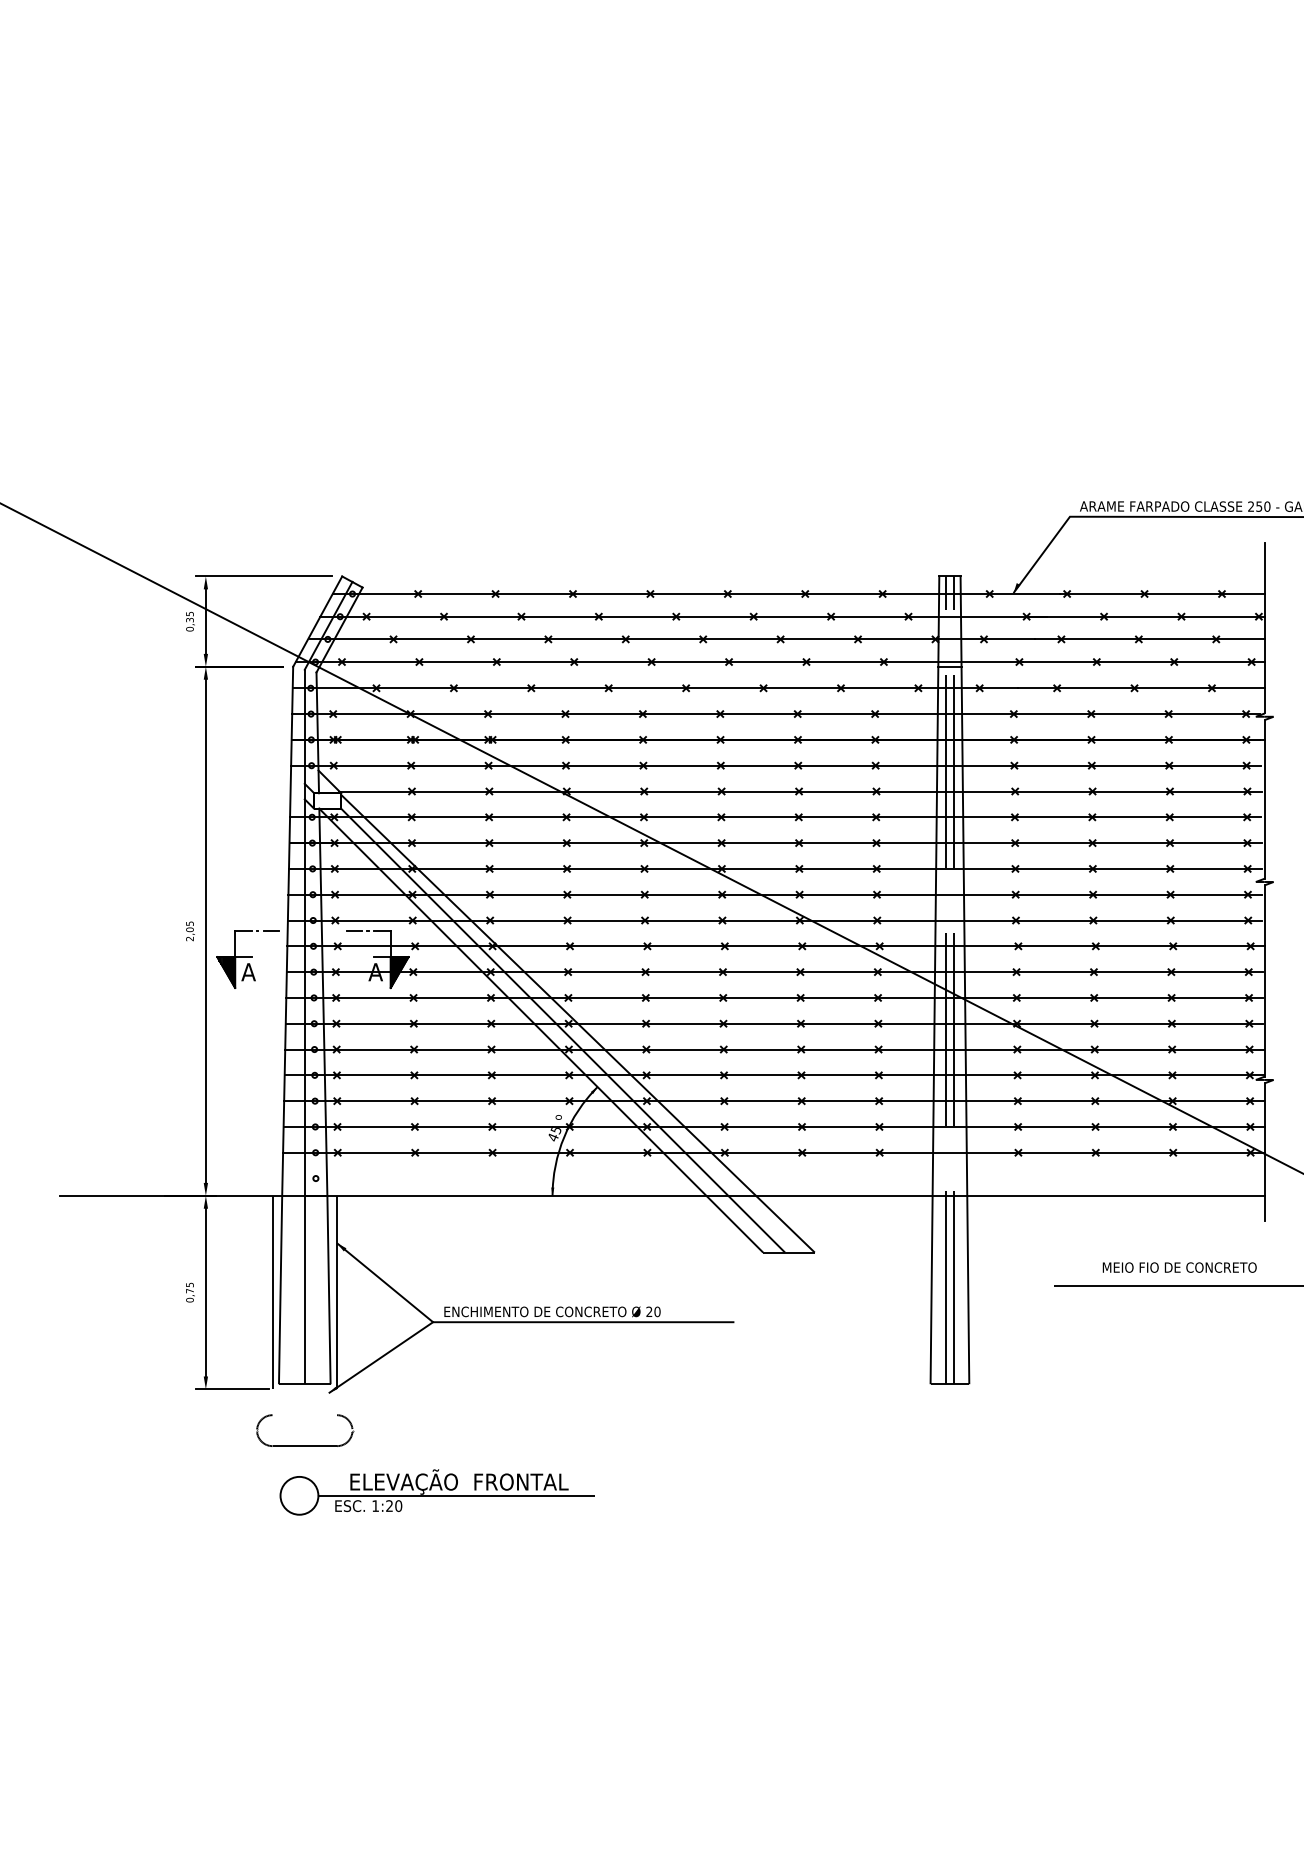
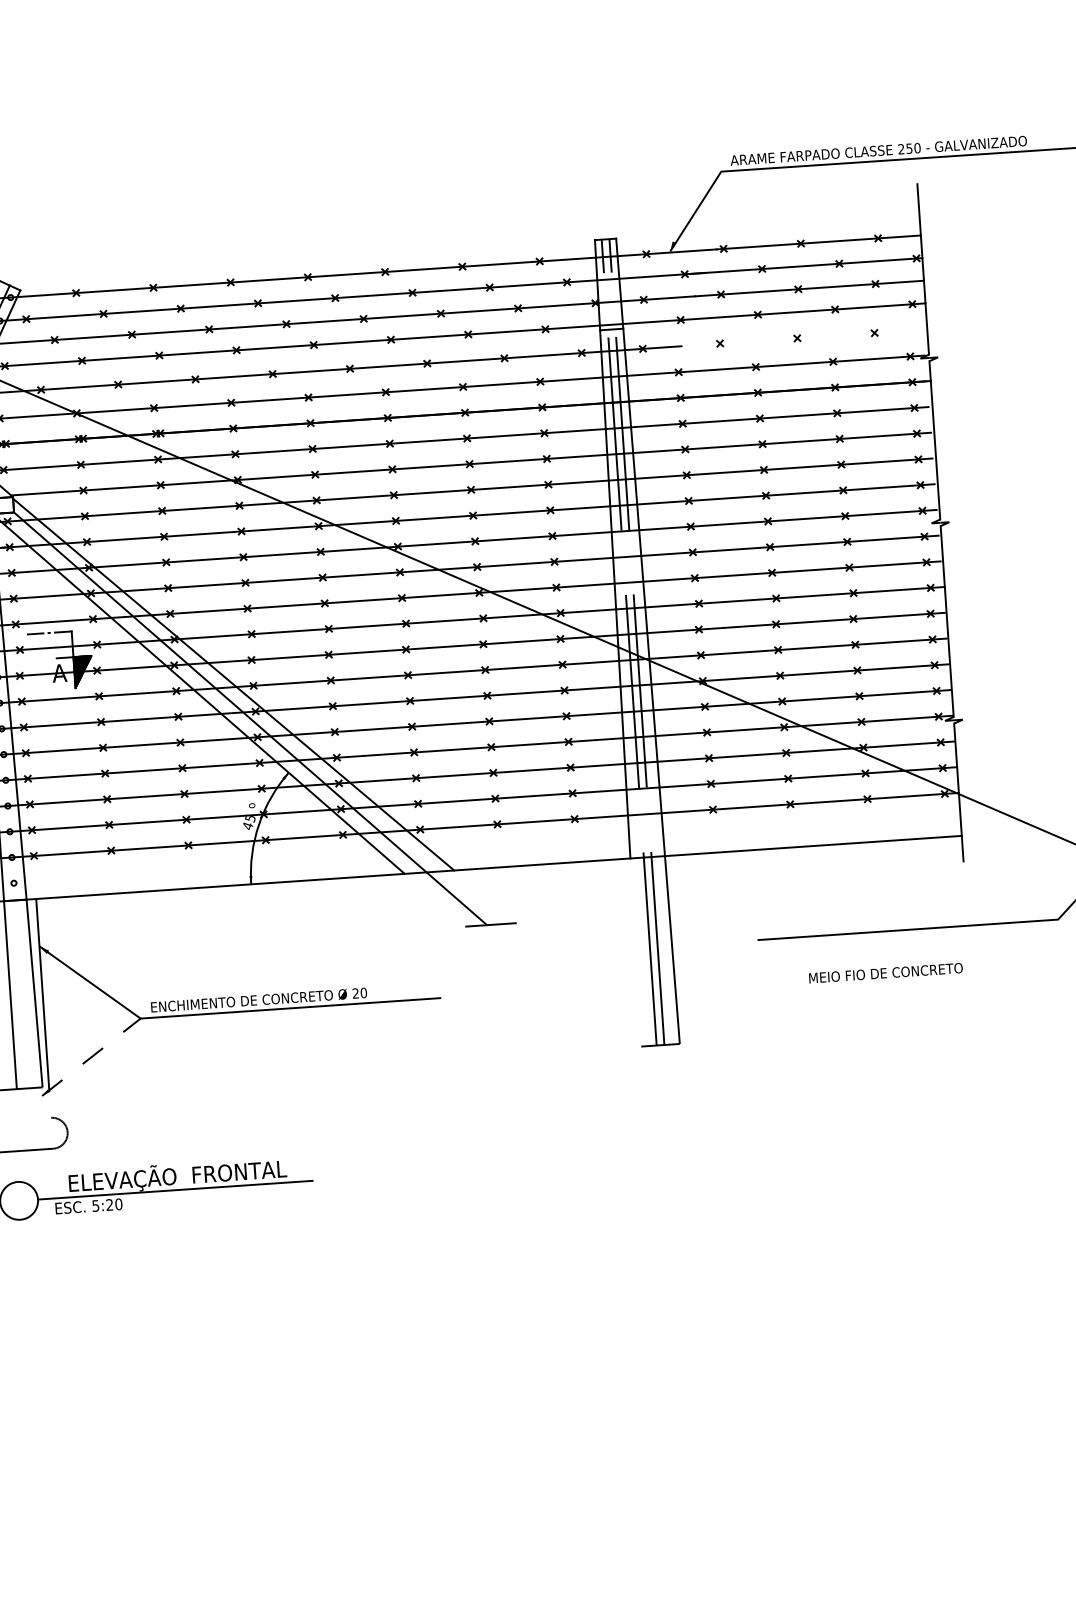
line: (1141, 688) -> (804, 338), removed
line: (734, 1223) -> (434, 899), removed
line: (785, 1223) -> (485, 896), removed
text: (1179, 1267) -> (885, 973), moved
line: (931, 1289) -> (635, 952), removed
line: (381, 1357) -> (91, 1057), solid -> dashed
text: (375, 1506) -> (95, 1206), 1:20 -> 5:20

